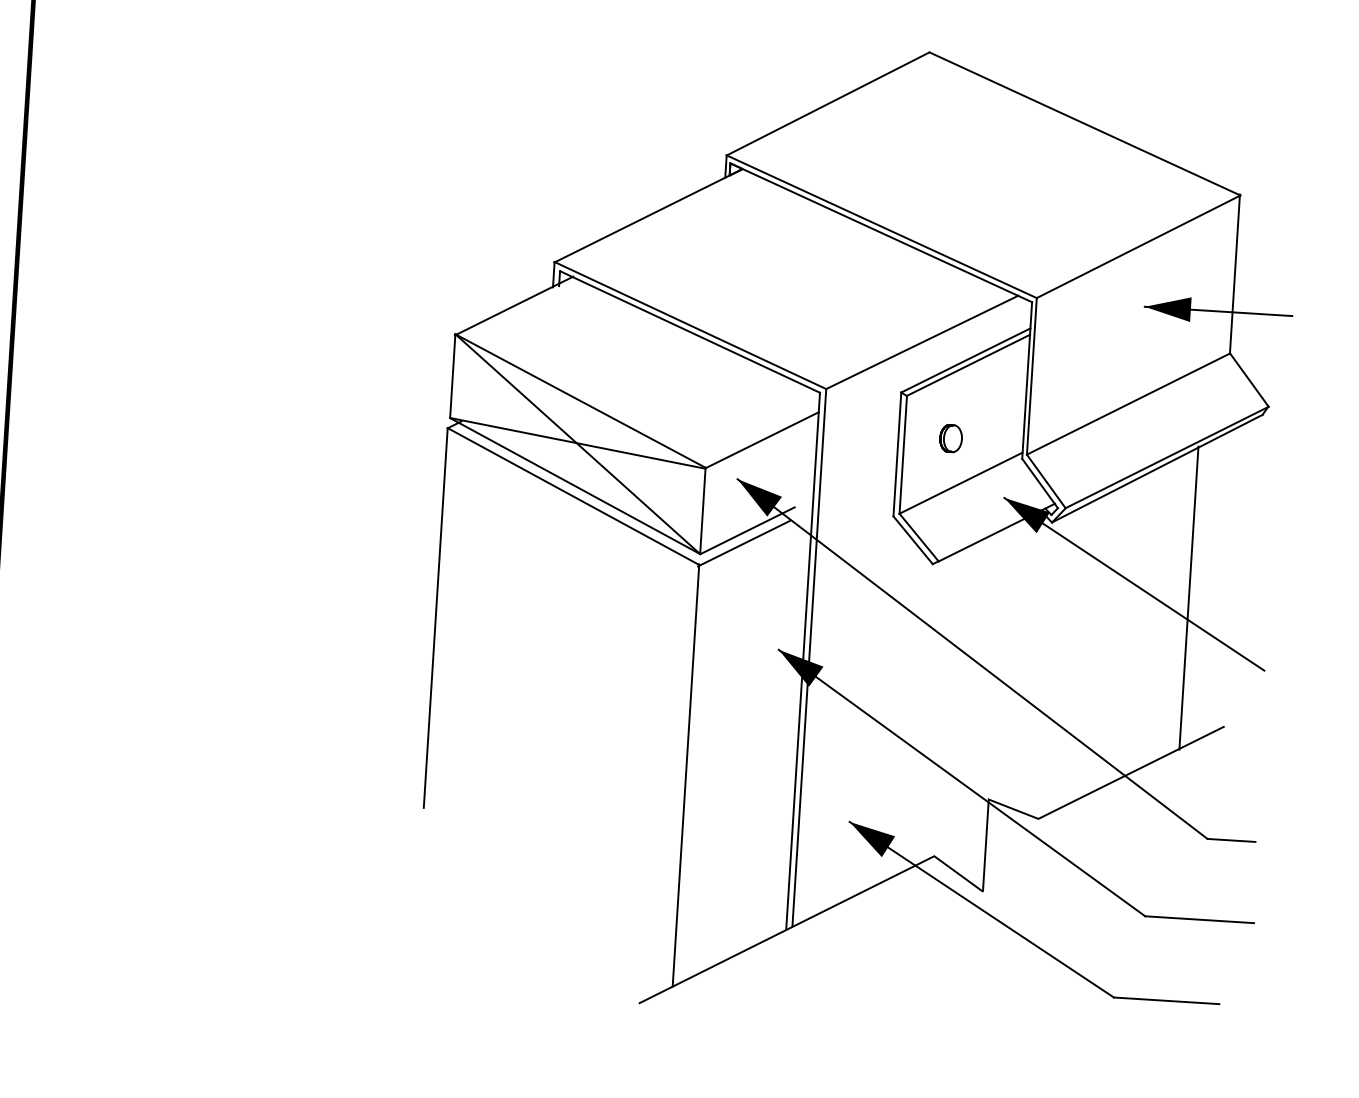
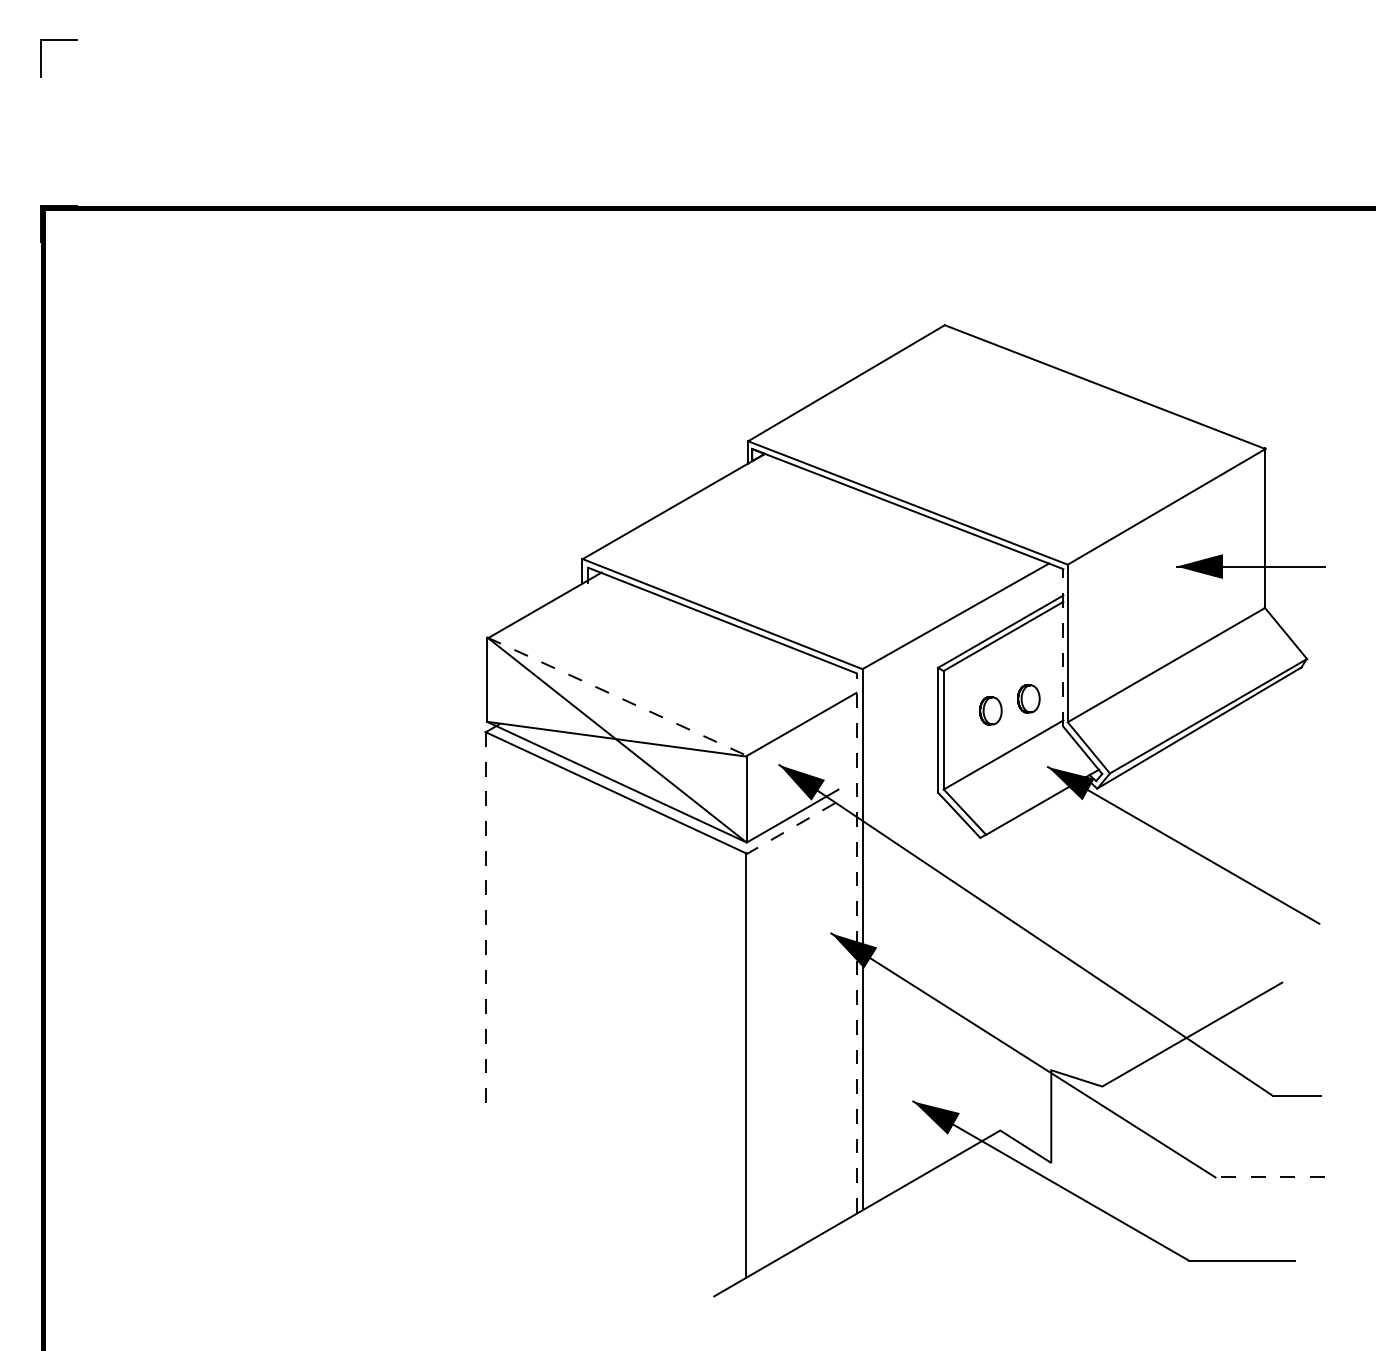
line: (1027, 380) -> (1063, 647), solid -> dashed
line: (581, 400) -> (617, 696), solid -> dashed
part: (989, 428) -> (1028, 698), added
line: (744, 543) -> (790, 829), solid -> dashed
line: (1189, 597) -> (1239, 855), removed
line: (435, 618) -> (485, 923), solid -> dashed
line: (803, 661) -> (856, 943), solid -> dashed
line: (1199, 919) -> (1270, 1177), solid -> dashed

